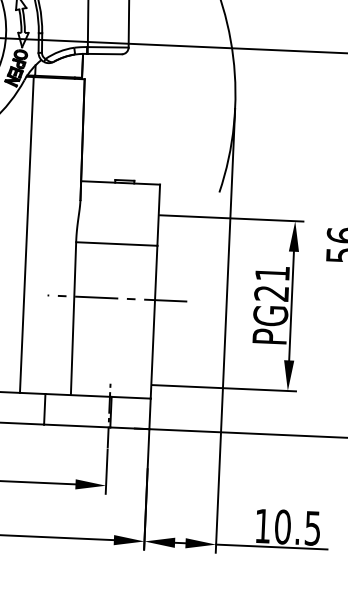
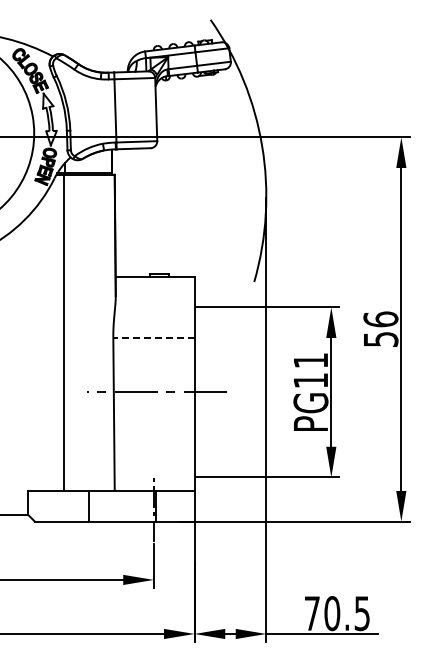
line: (116, 243) -> (153, 337), solid -> dashed
text: (271, 293) -> (310, 380), PG21 -> PG11
text: (263, 526) -> (312, 613), 10.5 -> 70.5

